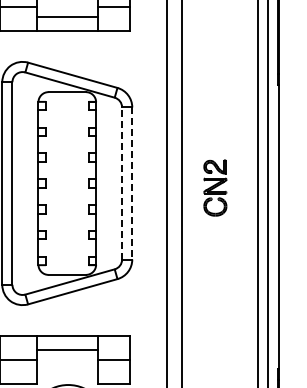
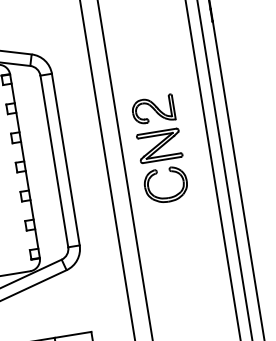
line: (122, 183) -> (54, 161), dashed -> solid
line: (132, 184) -> (66, 160), dashed -> solid
part: (215, 187) -> (160, 148), size x1.67

